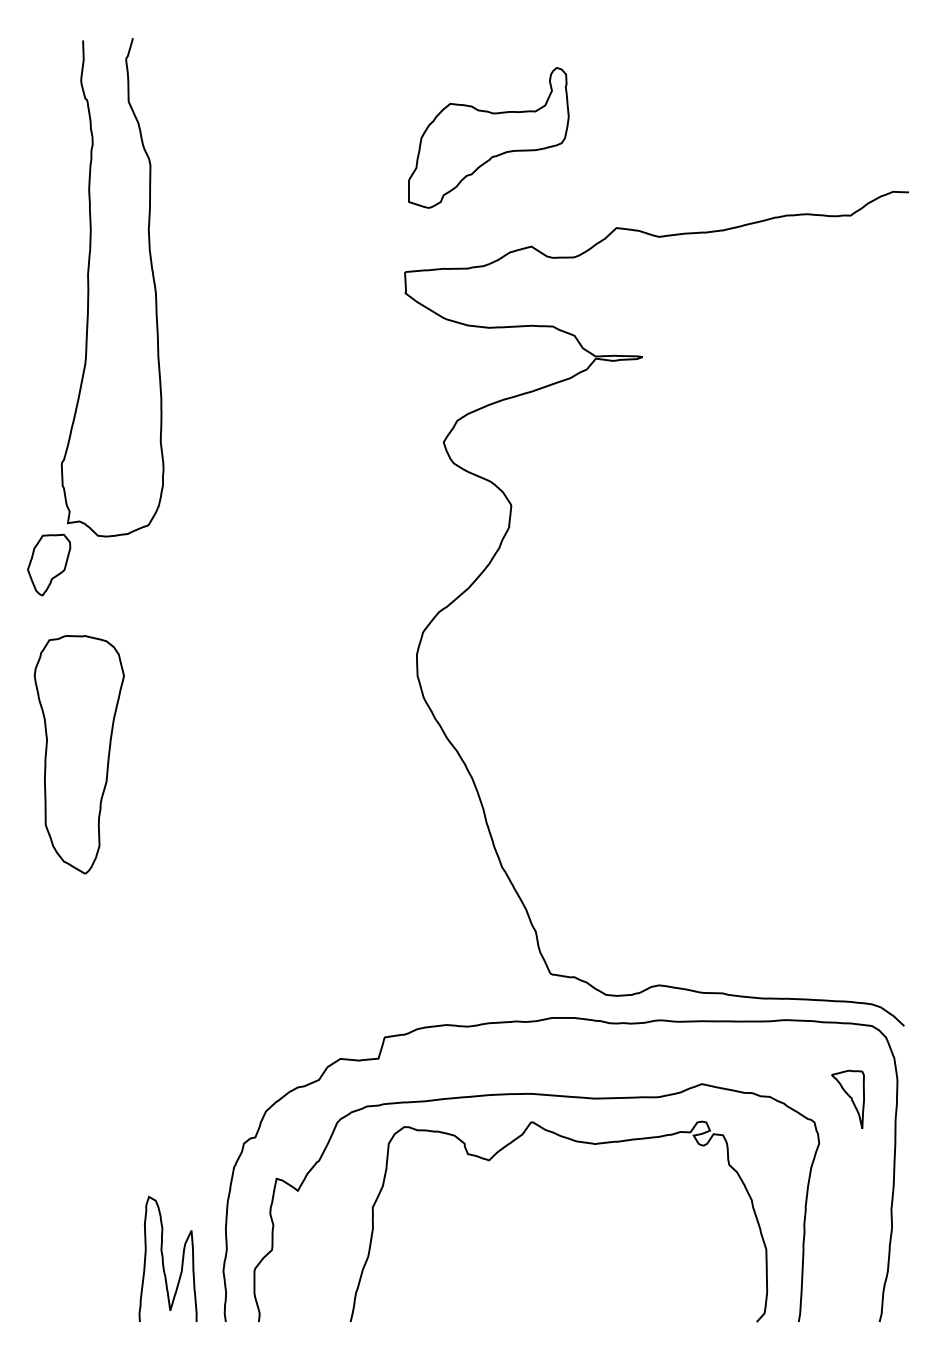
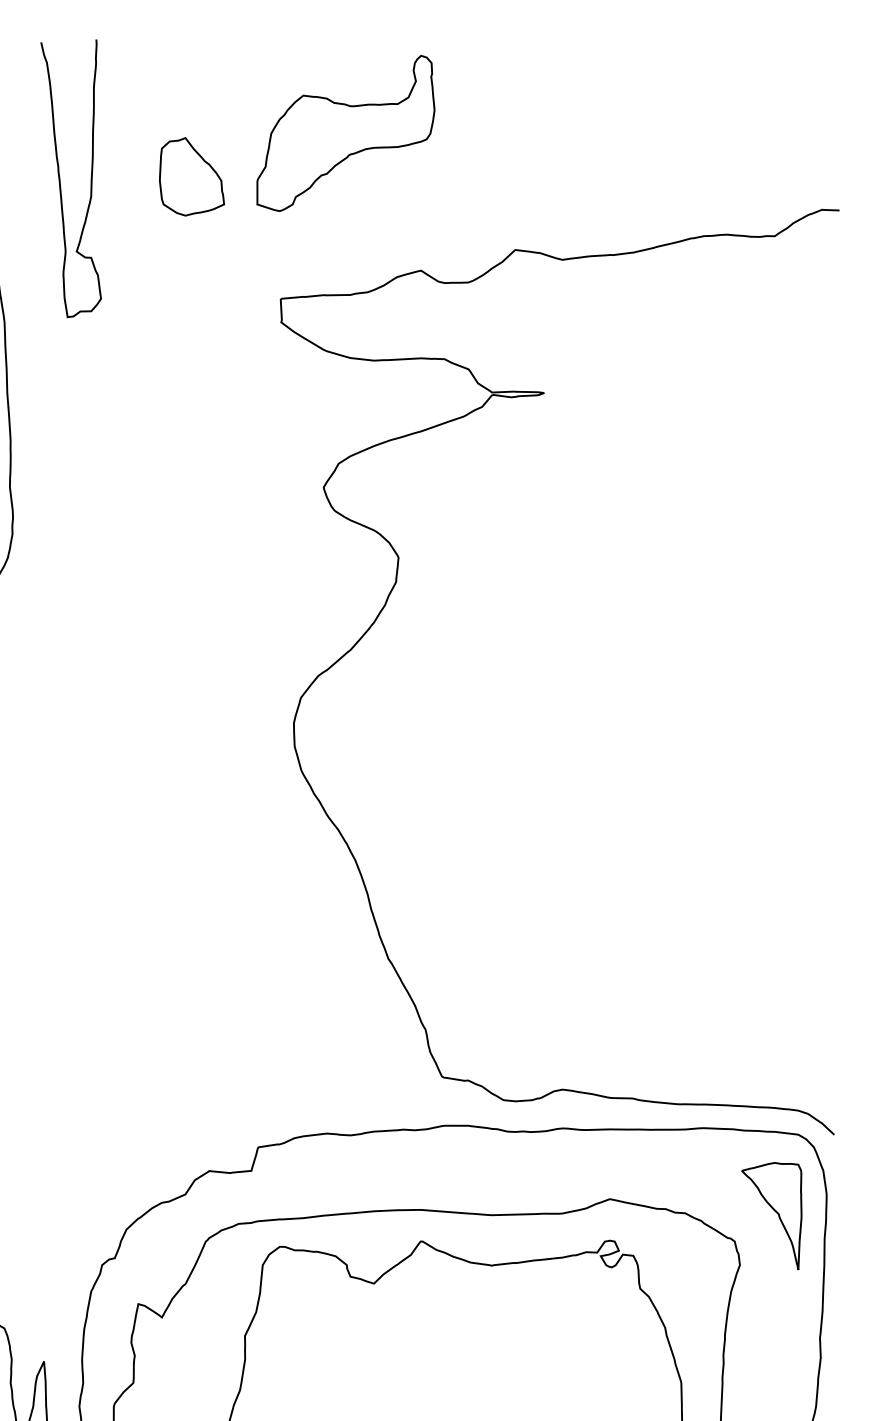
part: (488, 137) -> (345, 132), moved
part: (324, 161) -> (191, 176), added
curve: (206, 163) -> (60, 178), added
part: (847, 1099) -> (771, 1216), size x1.67

